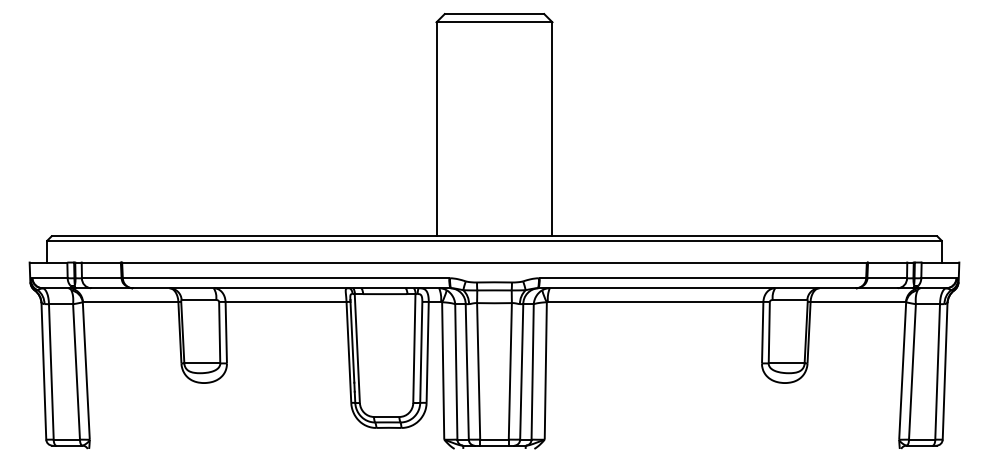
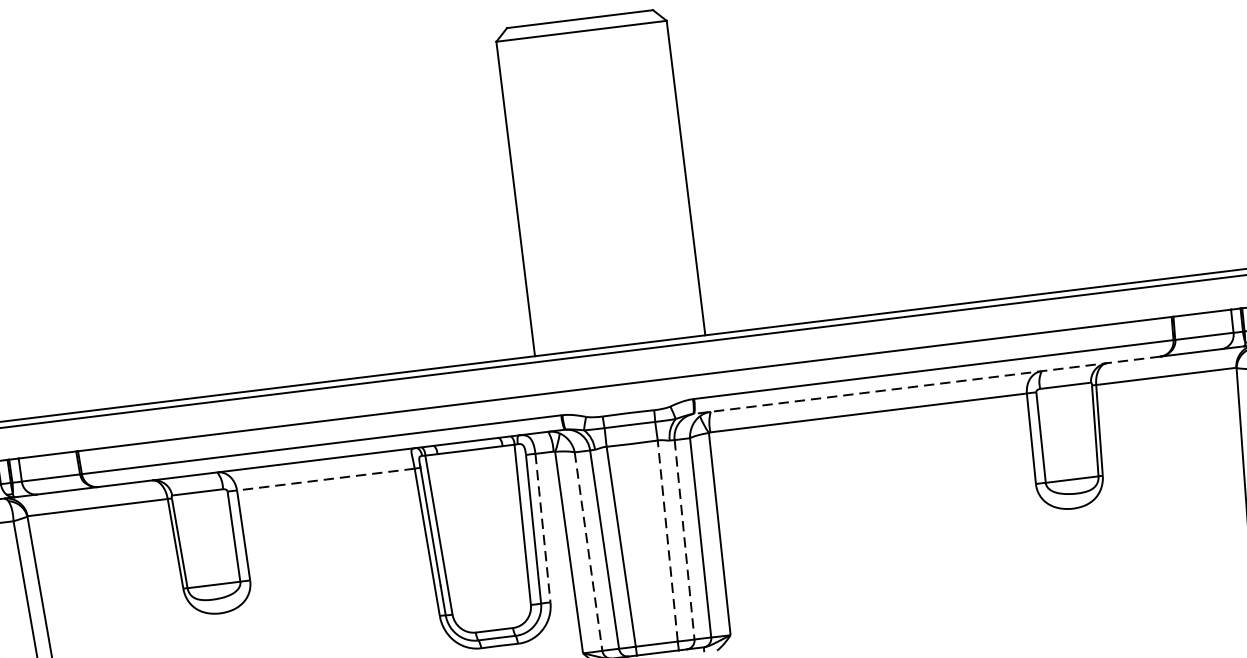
line: (697, 288) -> (927, 385), solid -> dashed
line: (285, 301) -> (324, 478), solid -> dashed
line: (427, 352) -> (542, 528), solid -> dashed
line: (510, 370) -> (667, 539), solid -> dashed
line: (521, 371) -> (684, 539), solid -> dashed
line: (456, 373) -> (589, 553), solid -> dashed

